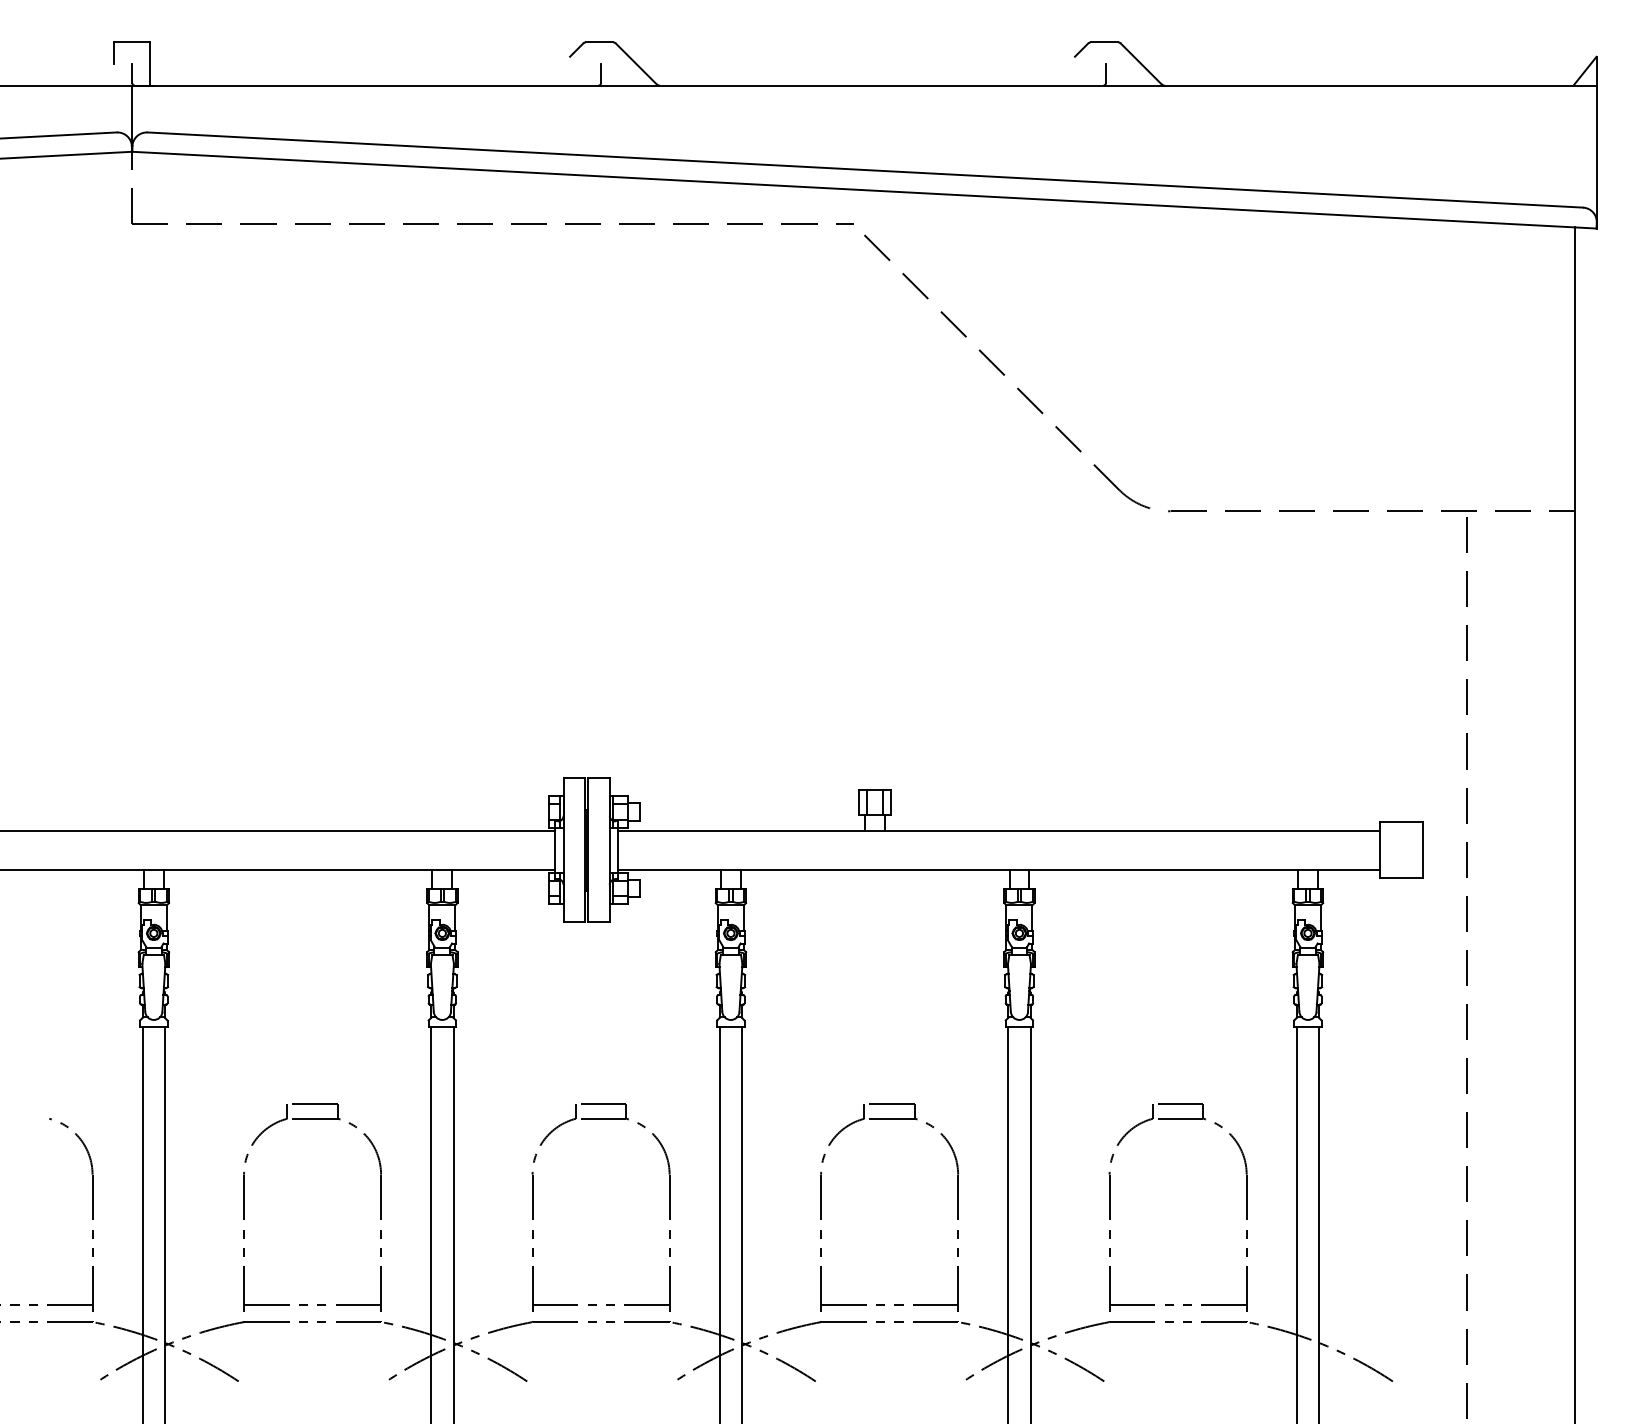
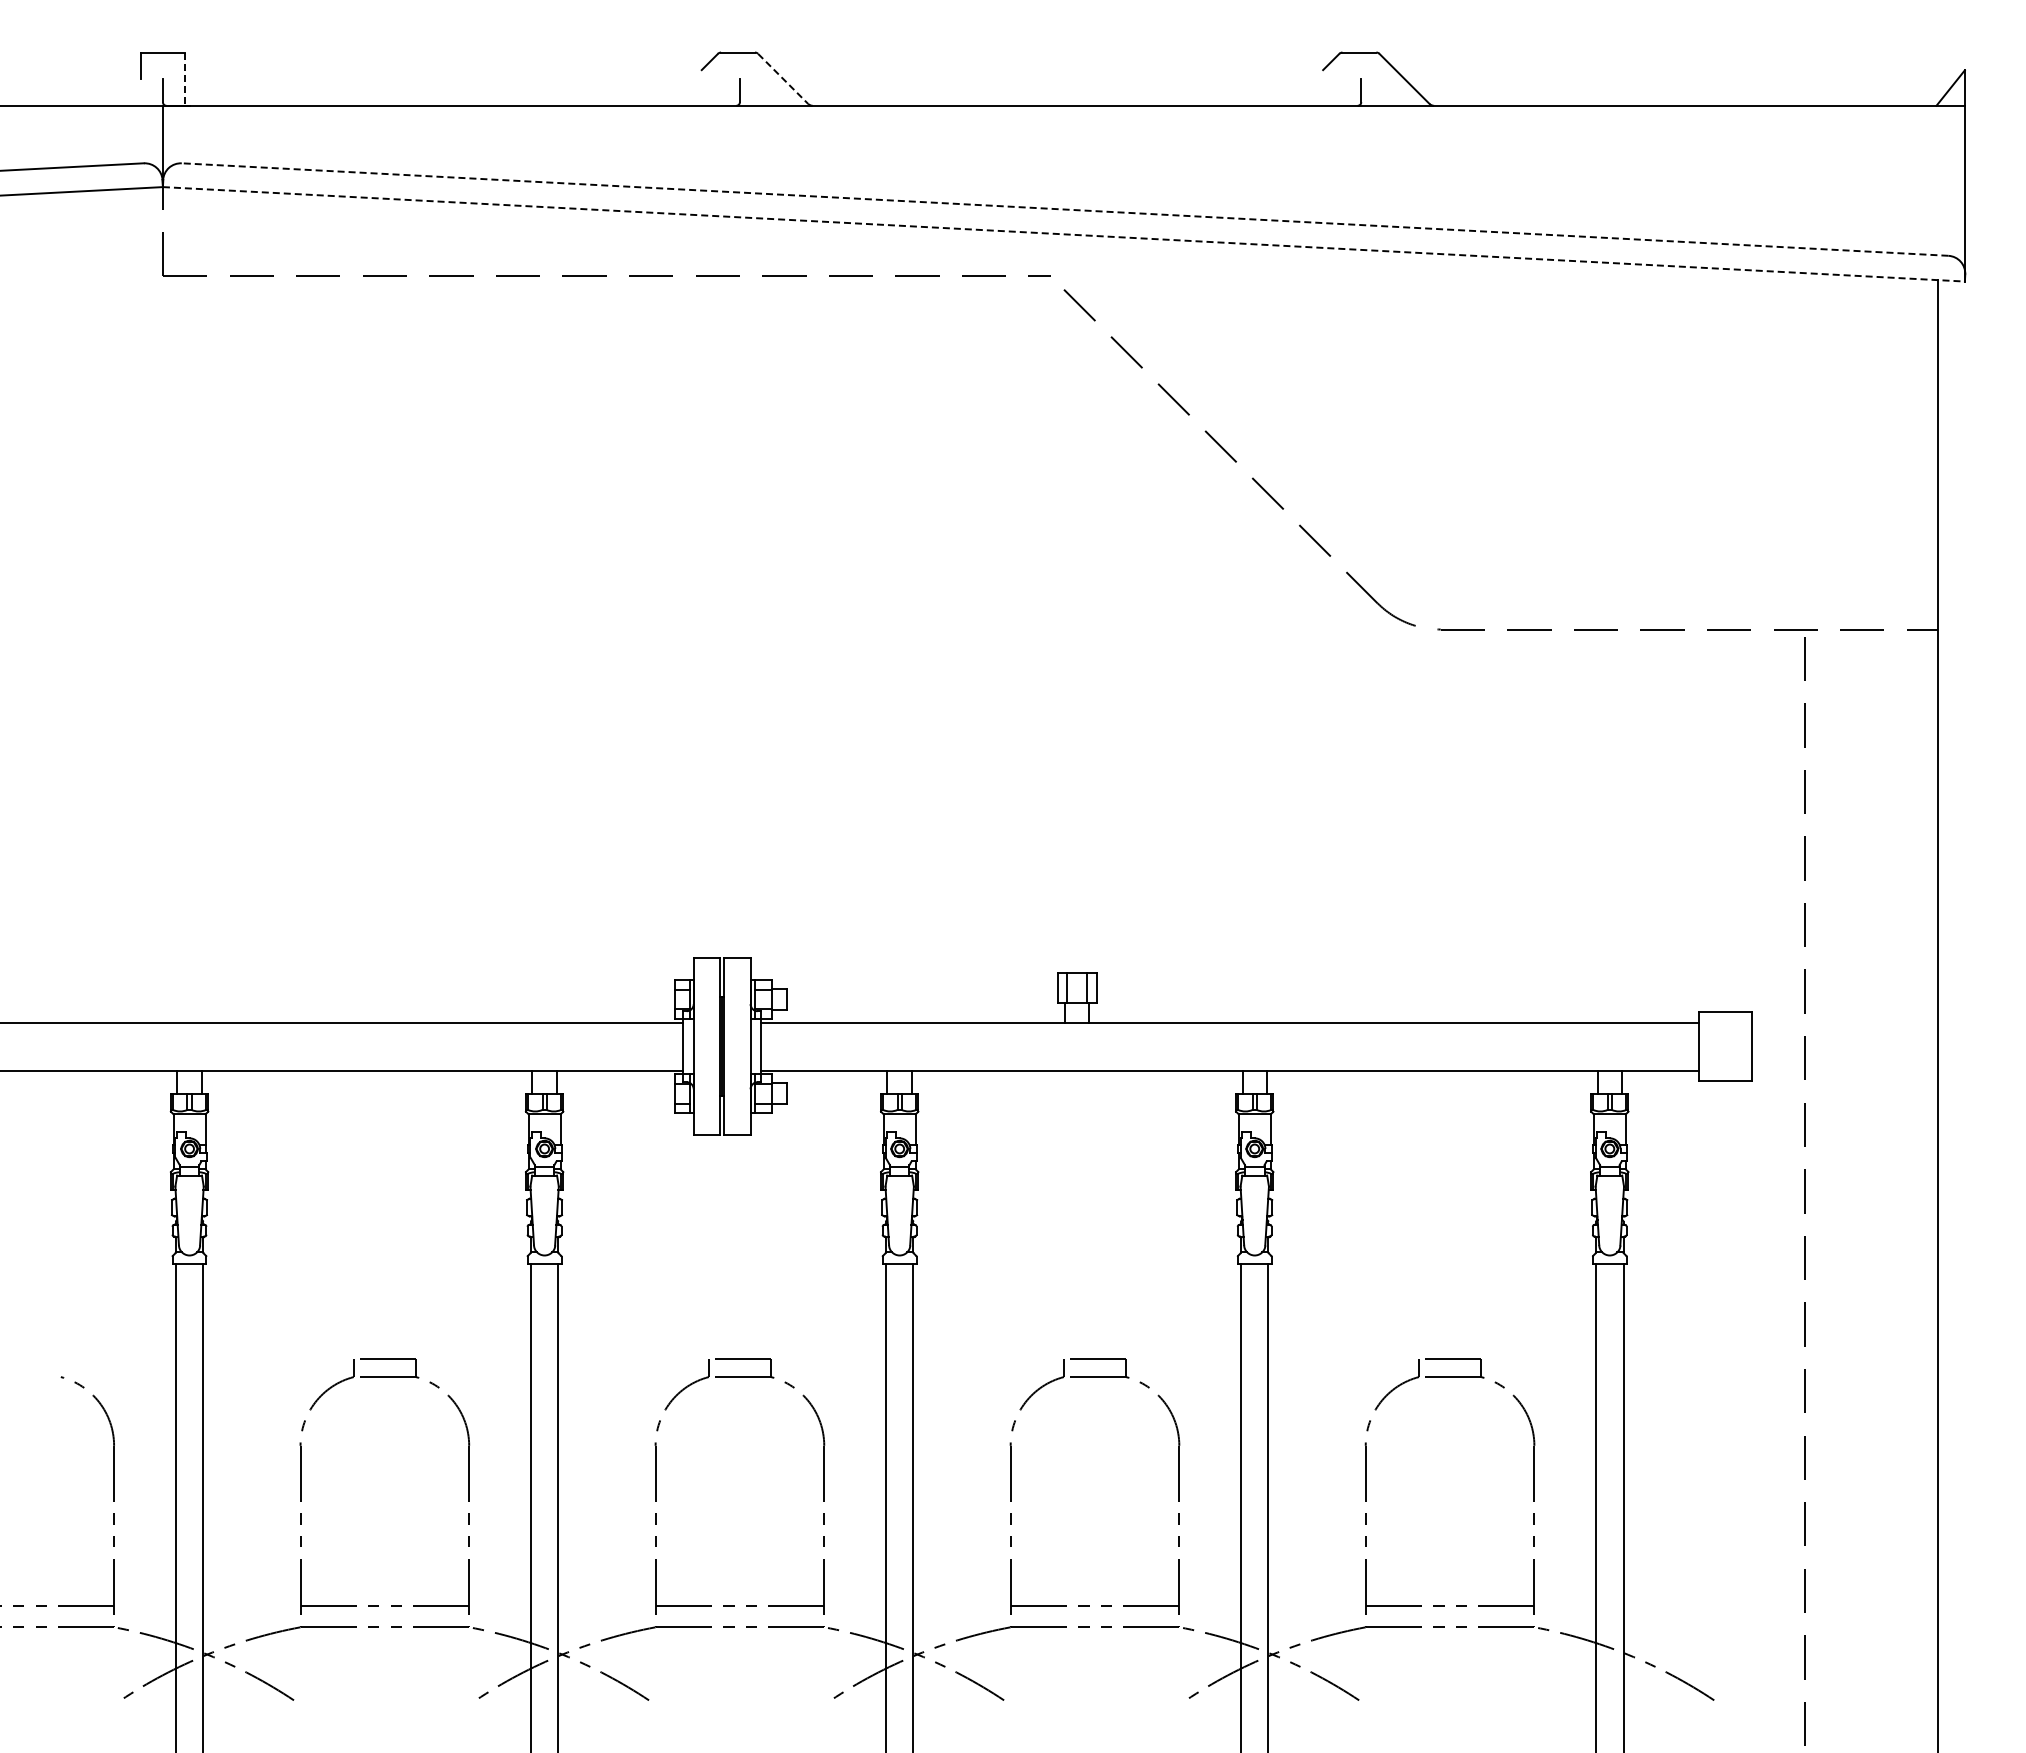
line: (150, 64) -> (185, 79), solid -> dashed
line: (636, 64) -> (783, 79), solid -> dashed
line: (864, 169) -> (1064, 209), solid -> dashed
line: (864, 190) -> (1064, 234), solid -> dashed

